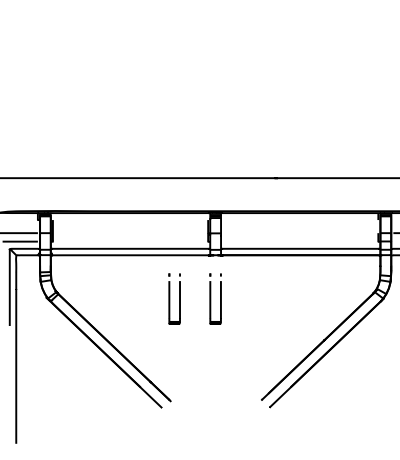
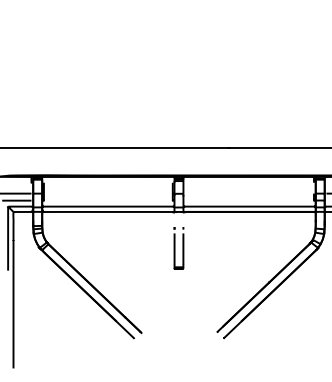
part: (174, 299) -> (144, 248), removed

